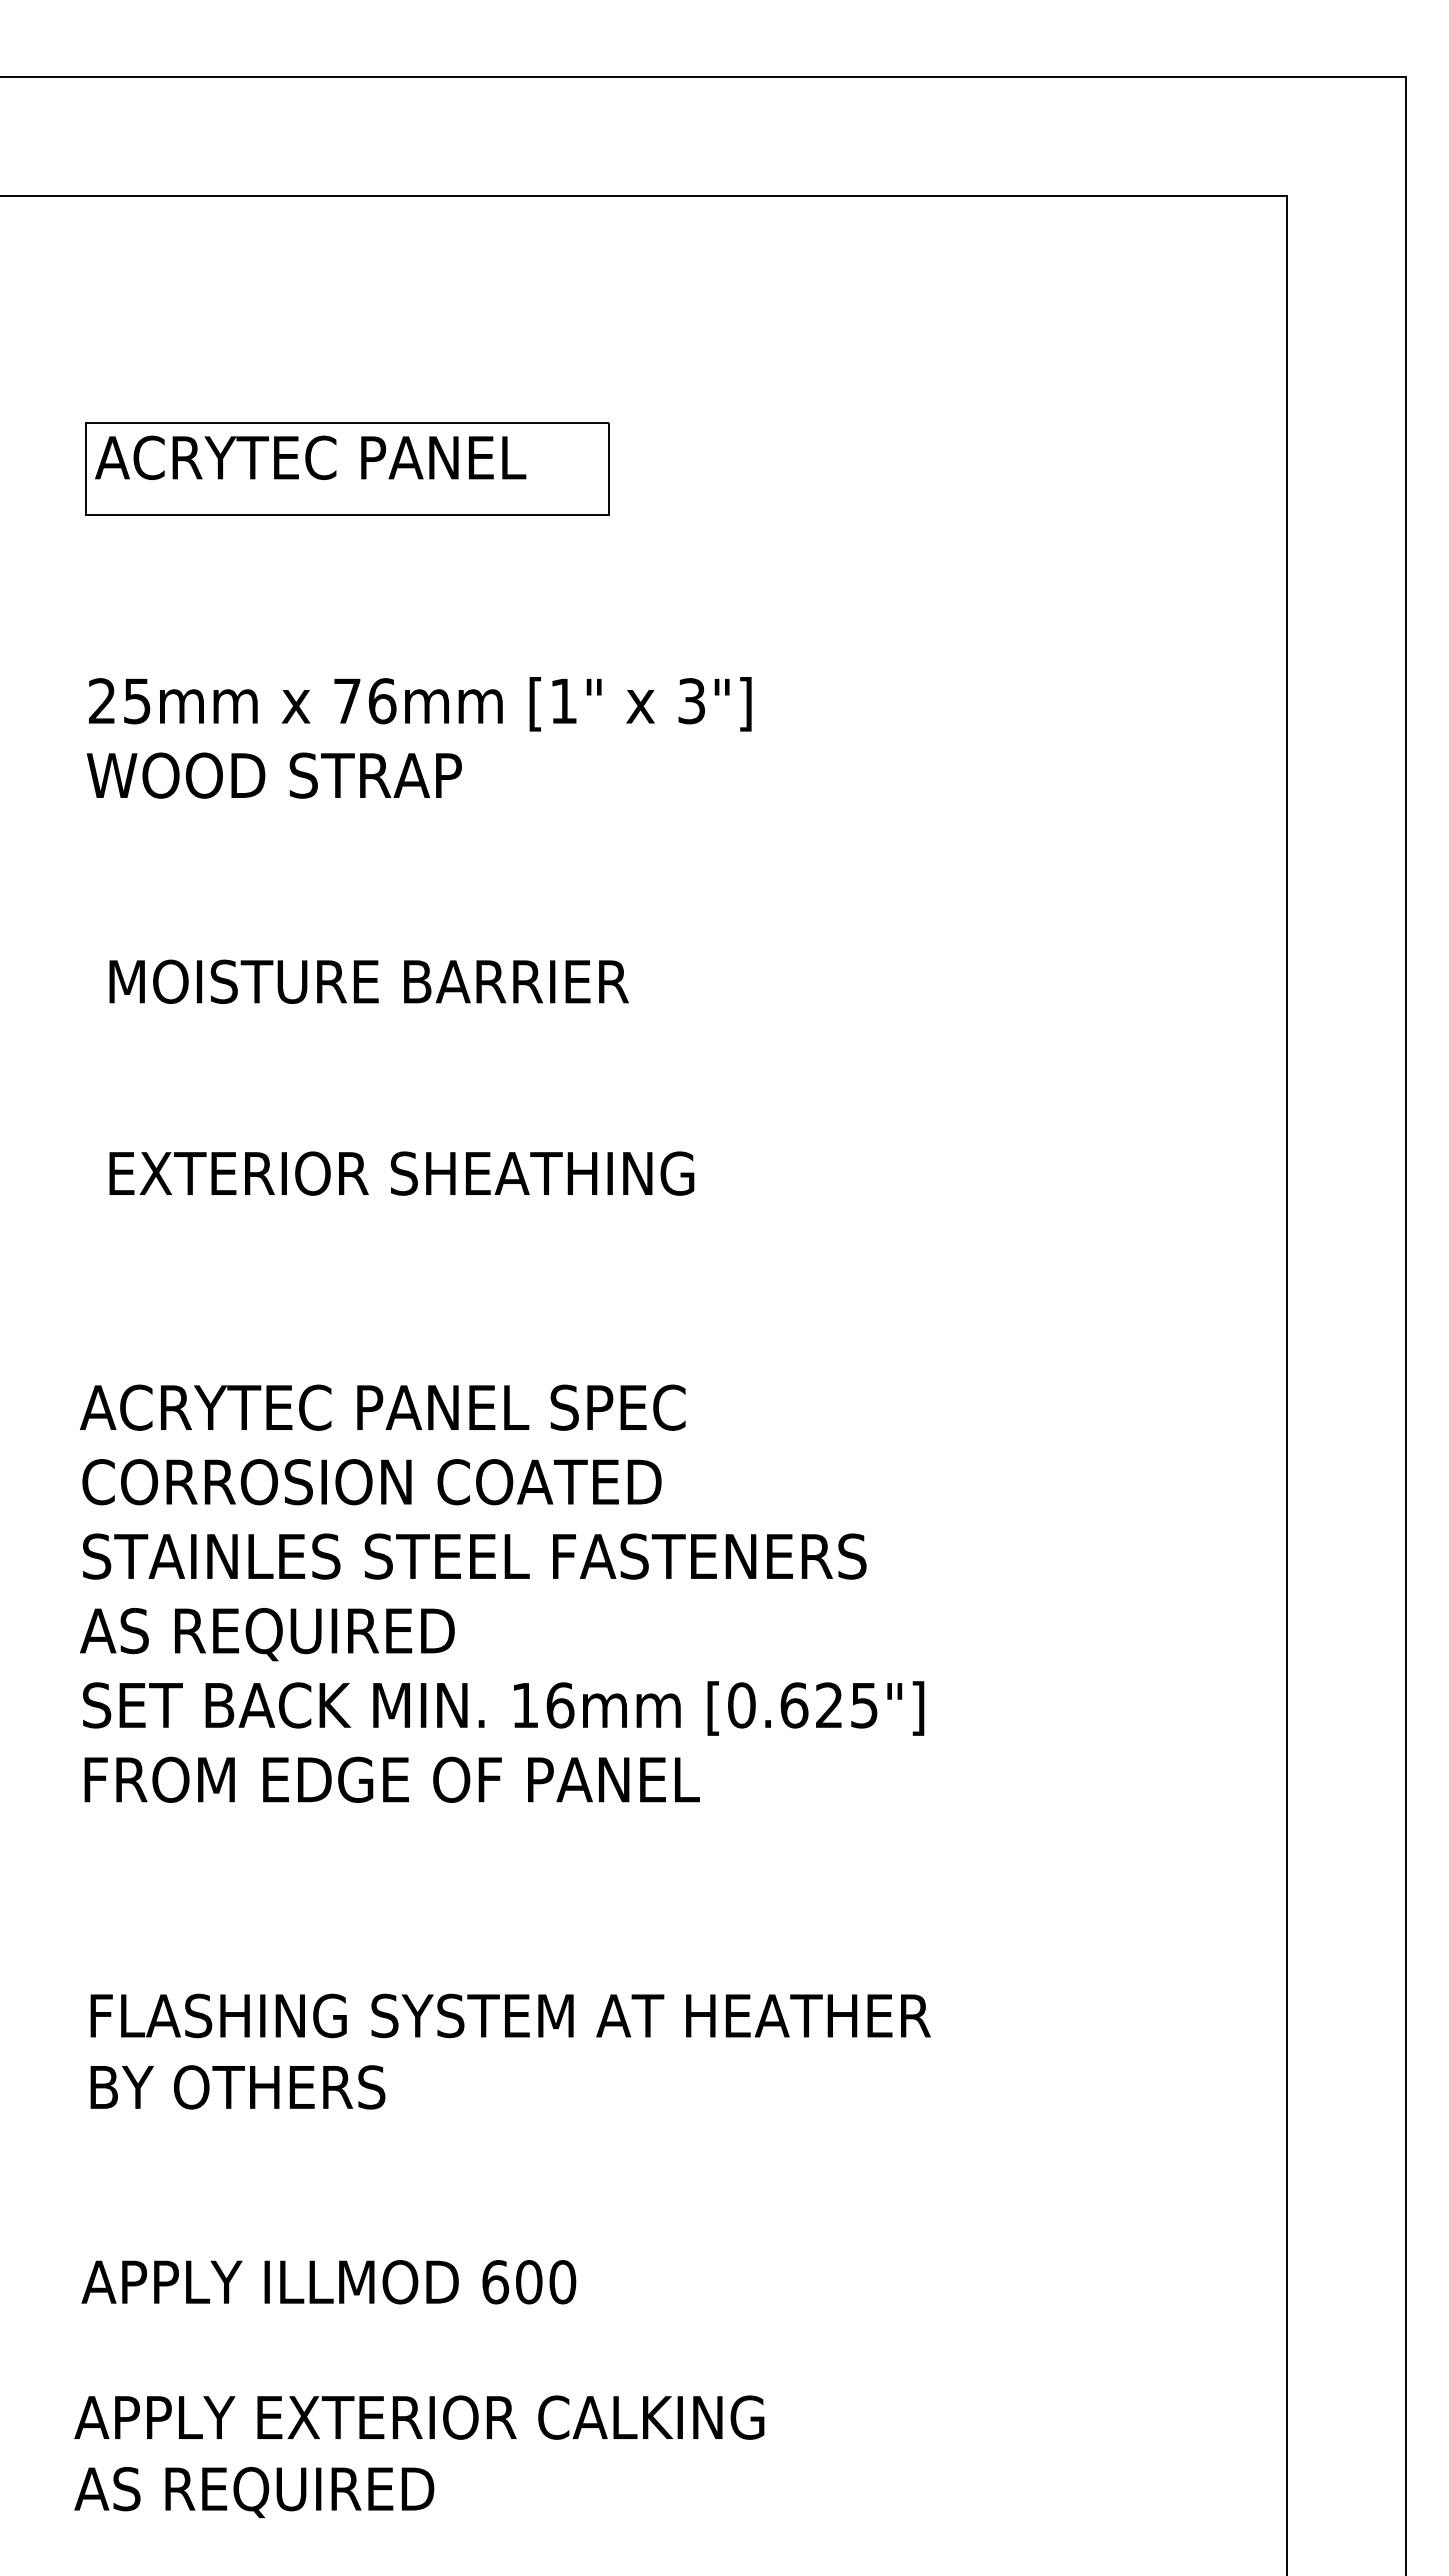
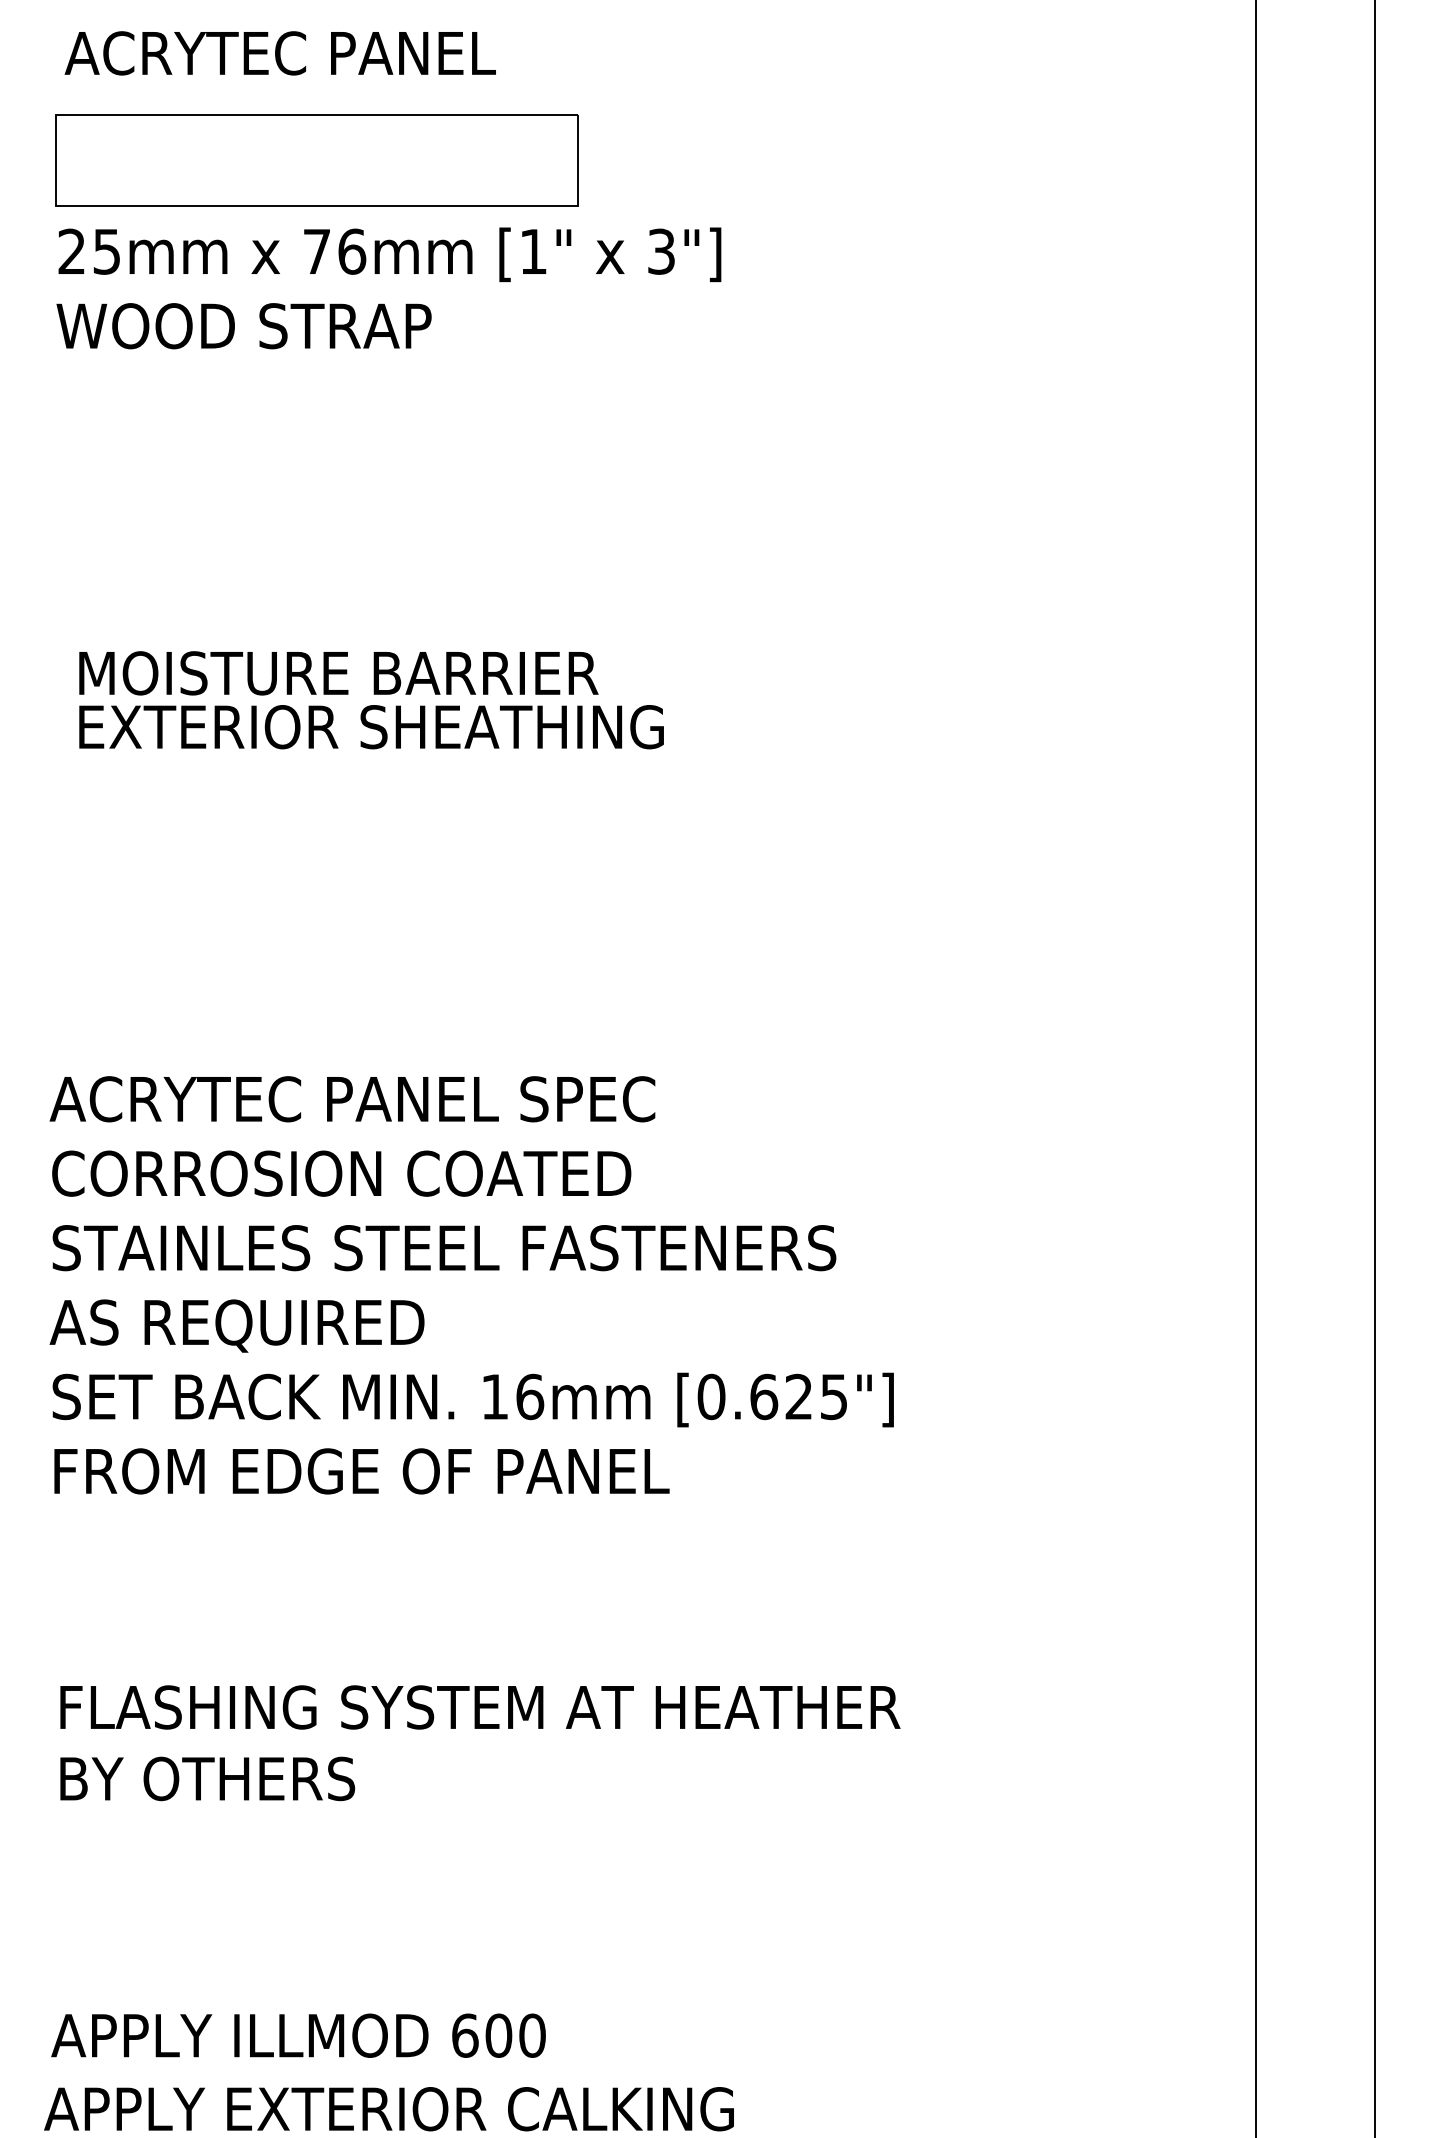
text: (310, 457) -> (280, 53), moved
text: (418, 737) -> (388, 288), moved
text: (401, 1173) -> (371, 727), moved
text: (328, 2282) -> (298, 2036), moved

